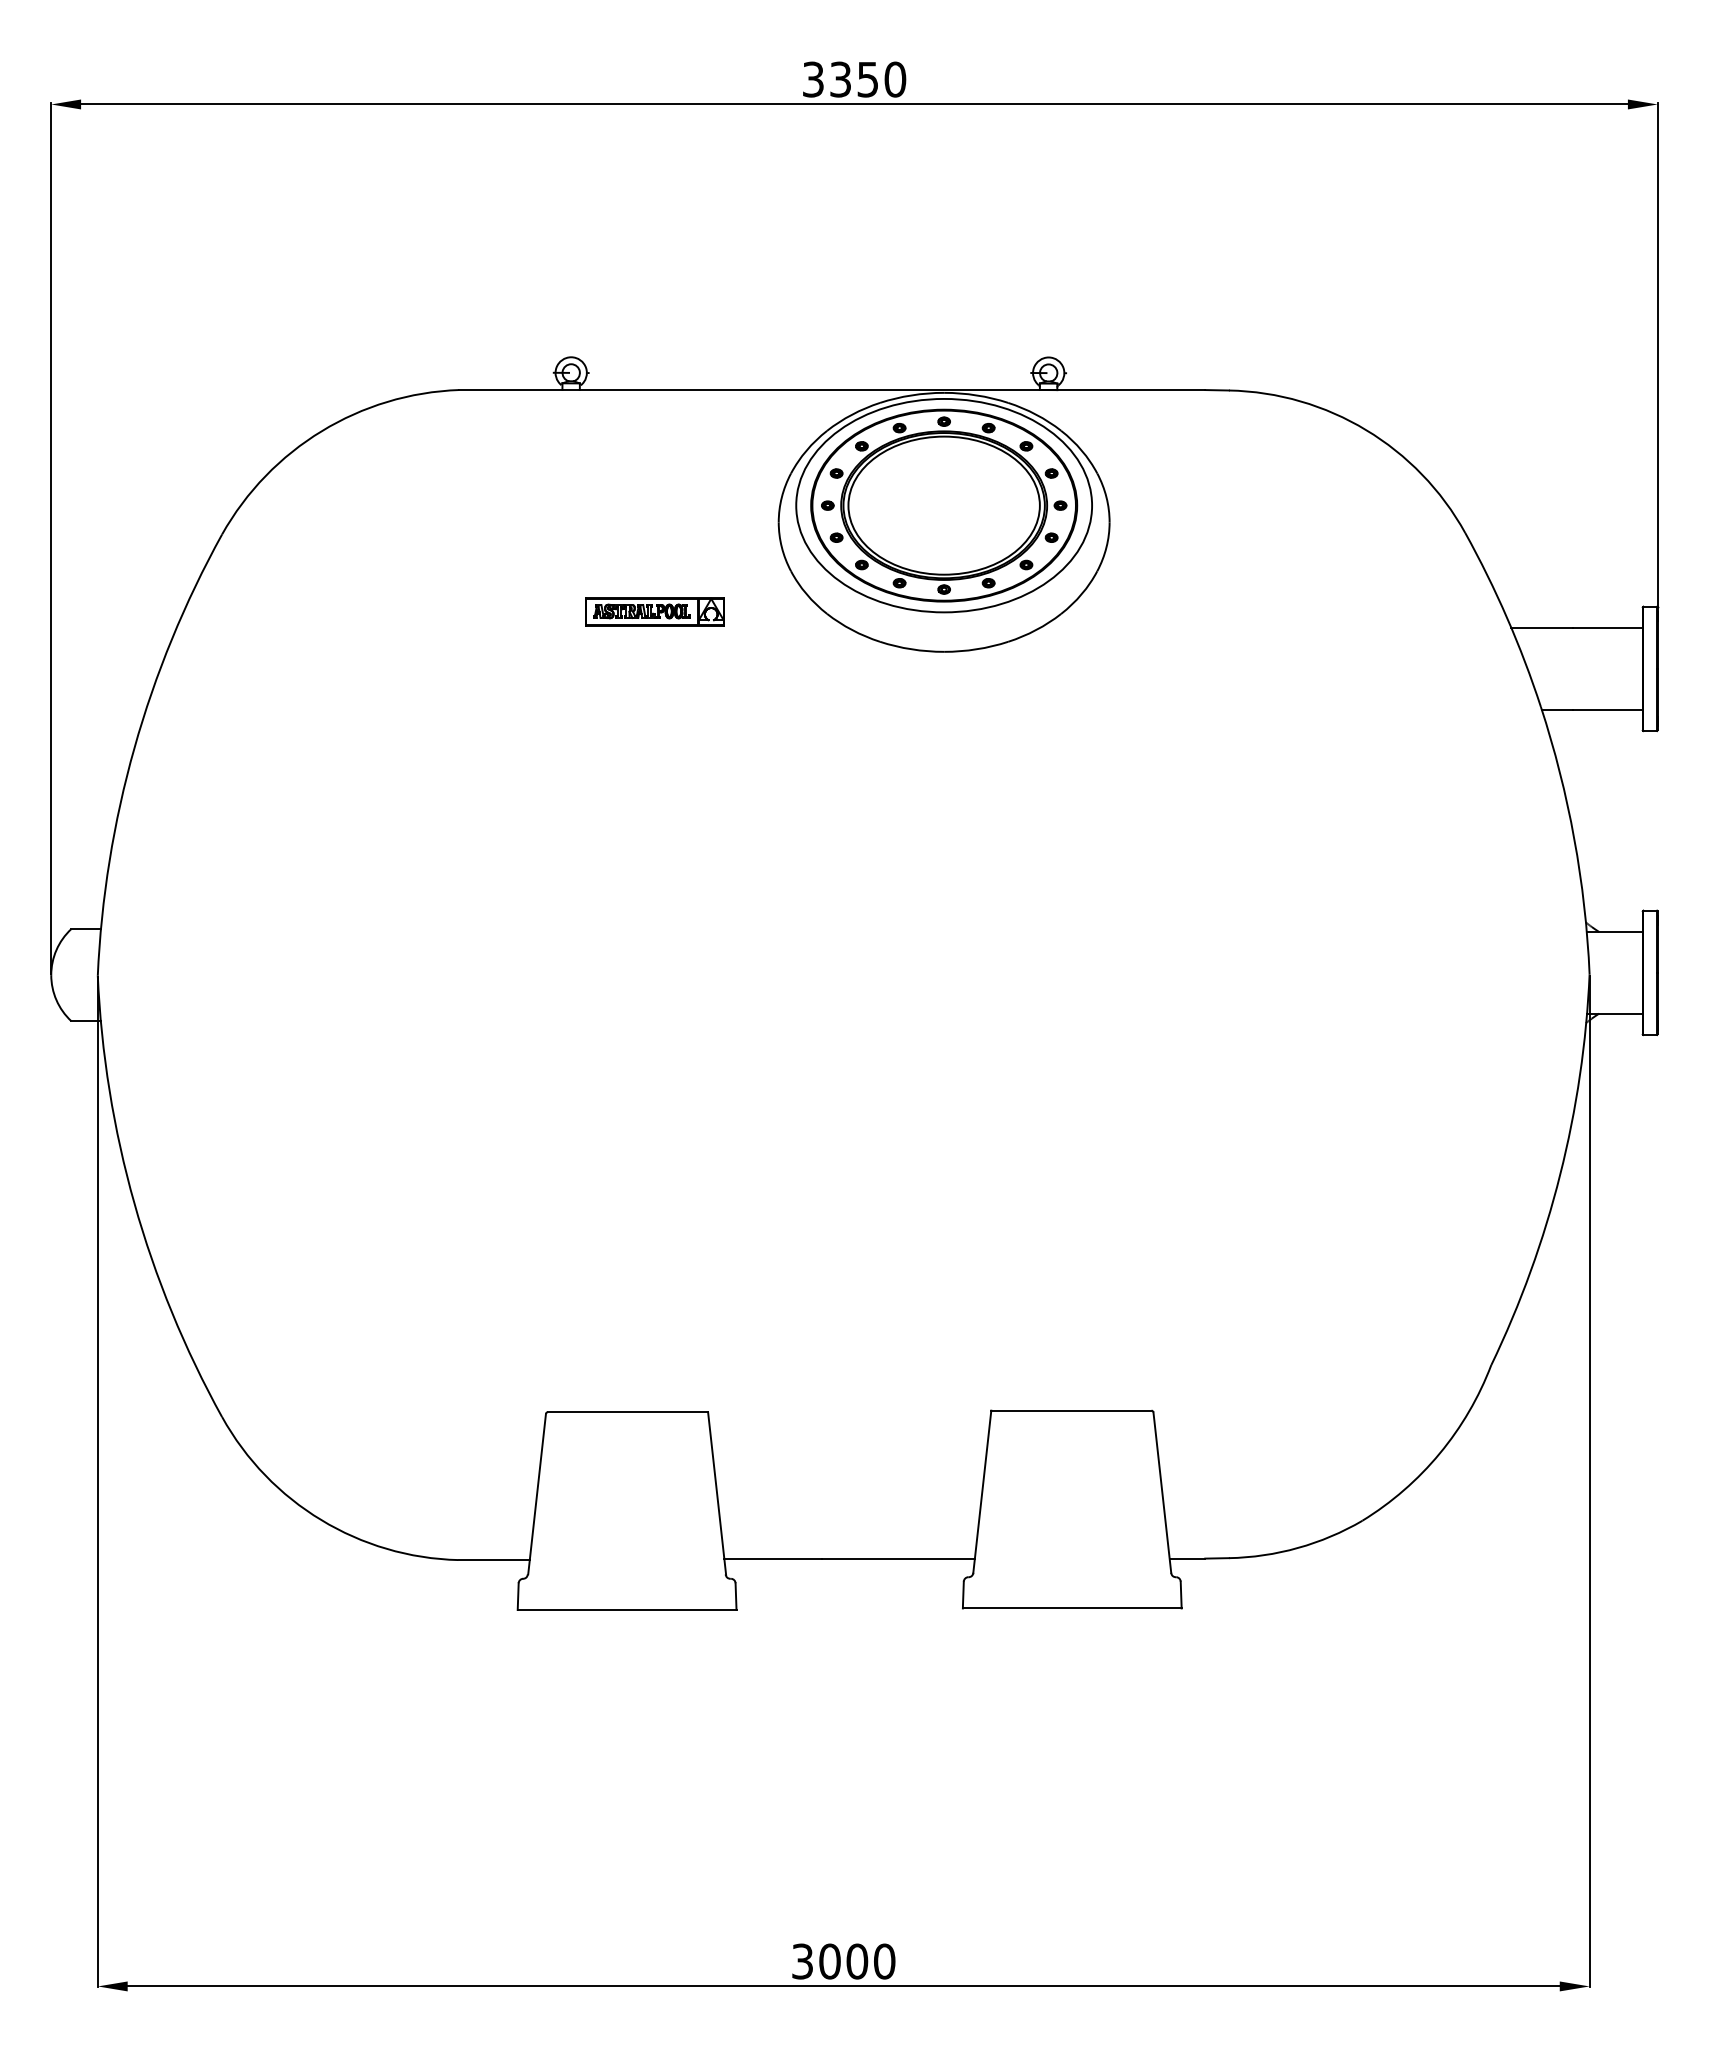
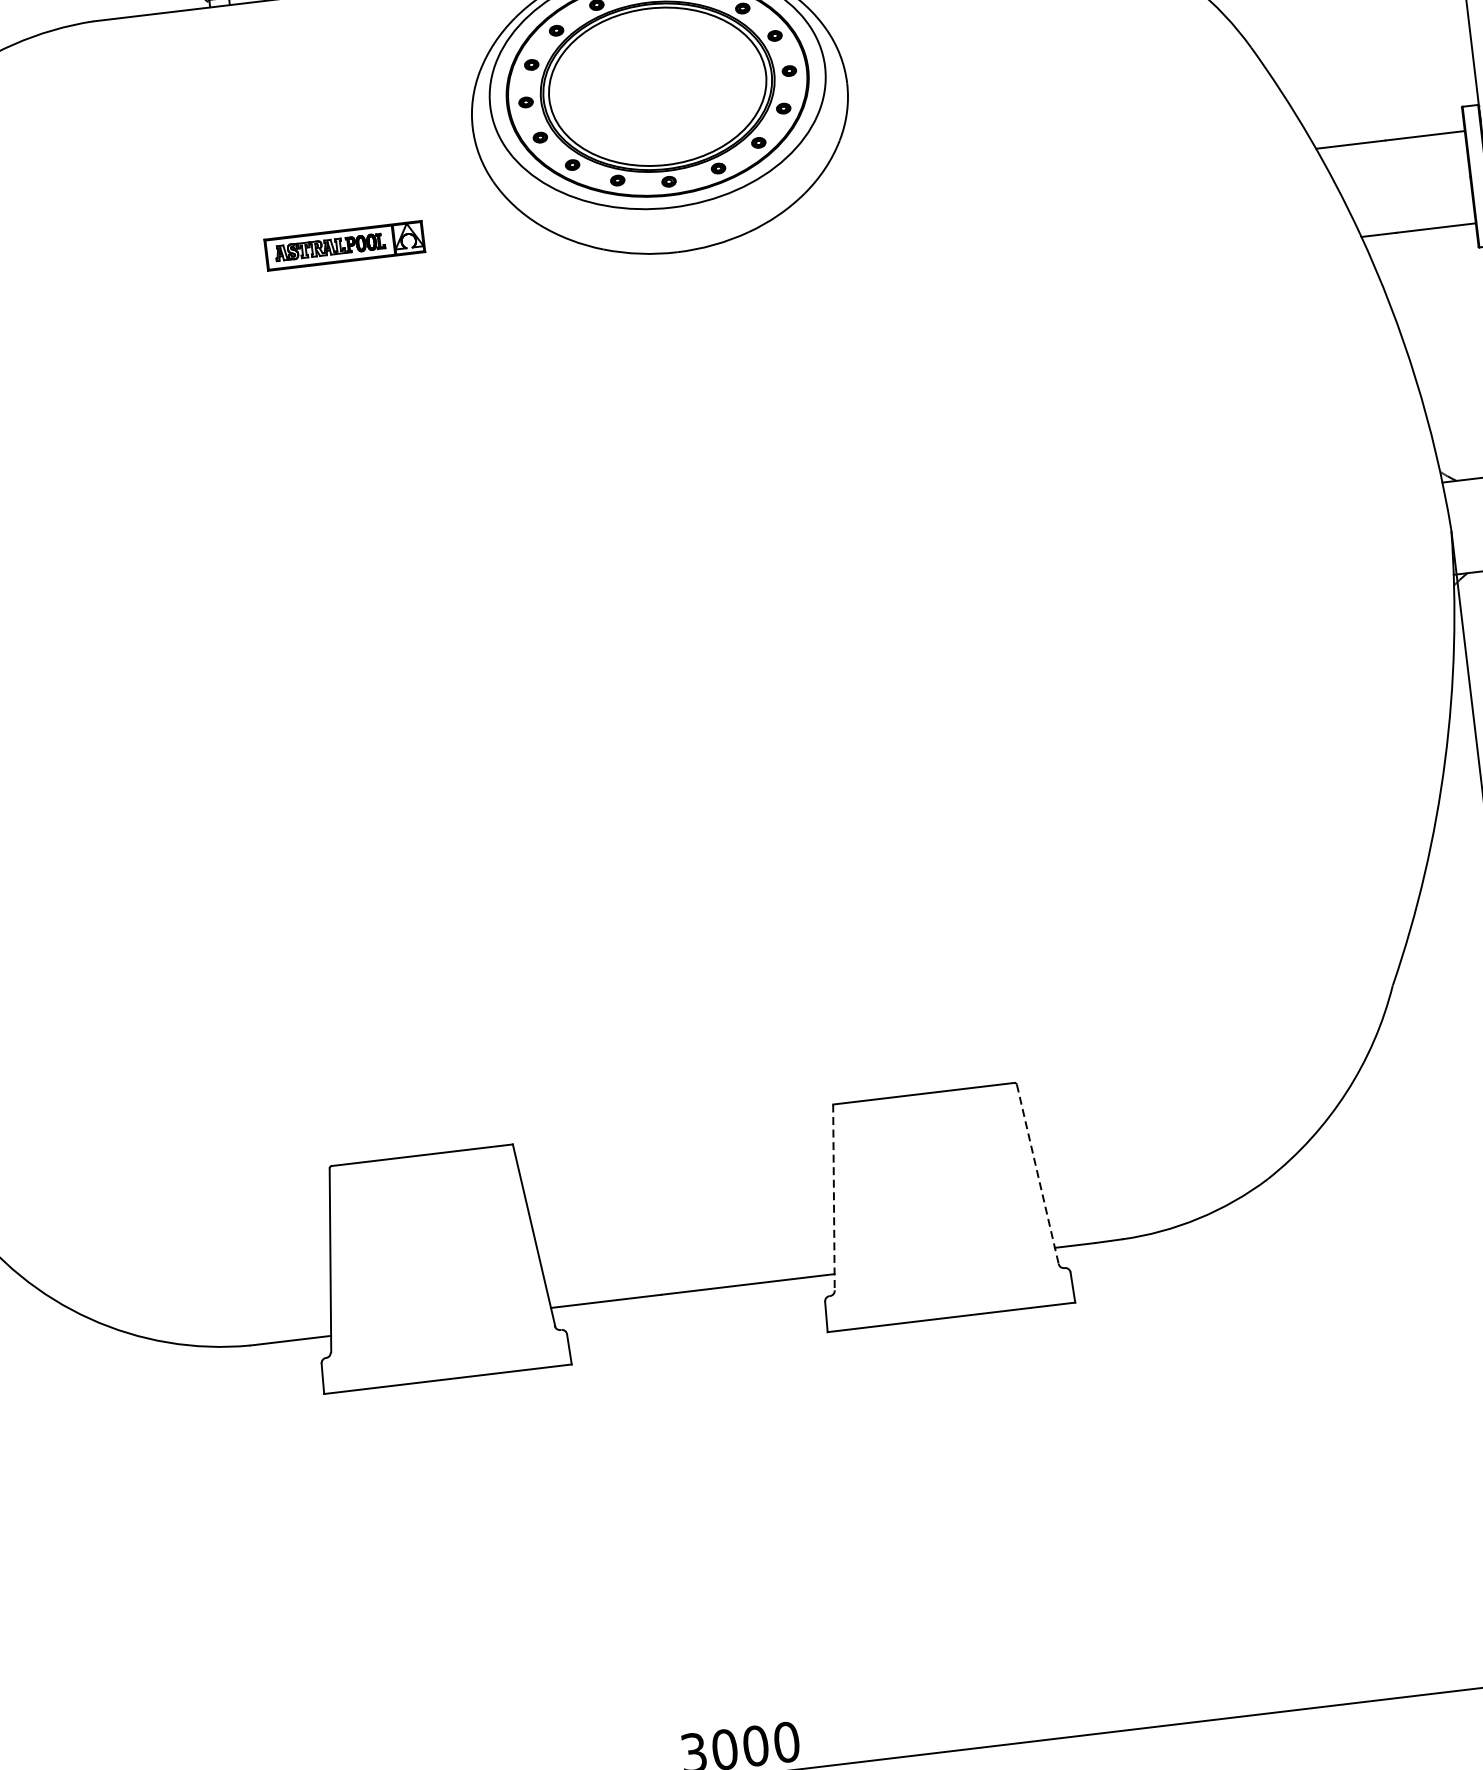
line: (982, 1492) -> (834, 1198), solid -> dashed
line: (1162, 1492) -> (1037, 1174), solid -> dashed

